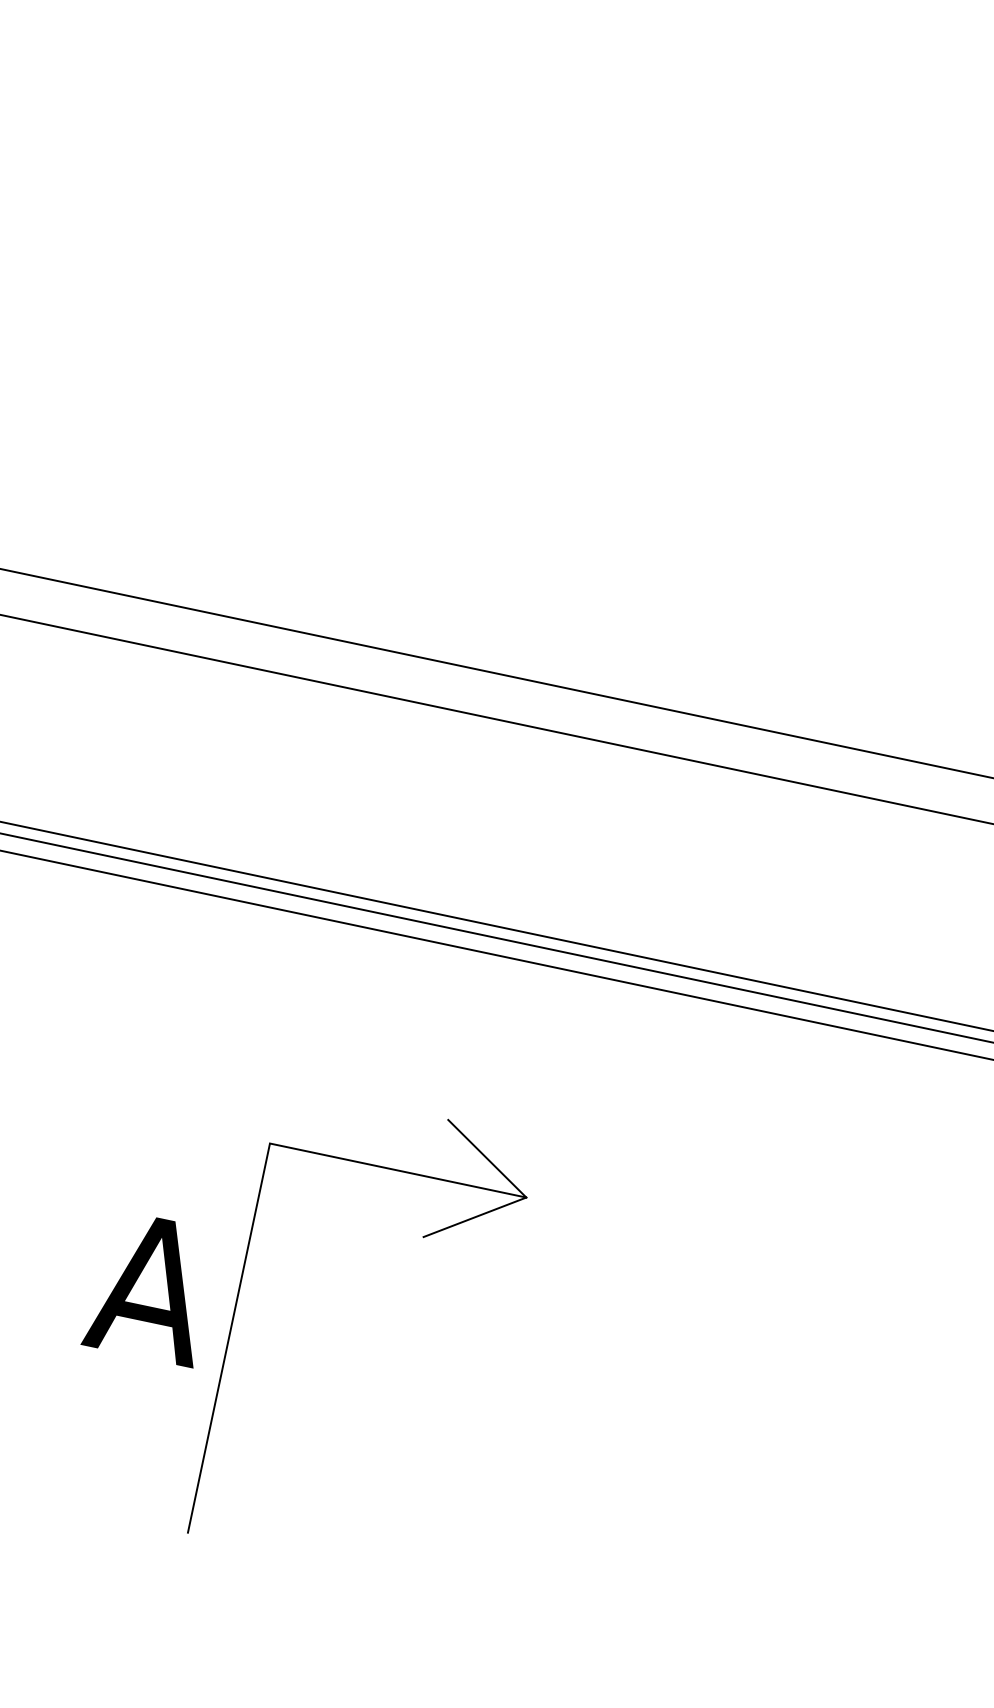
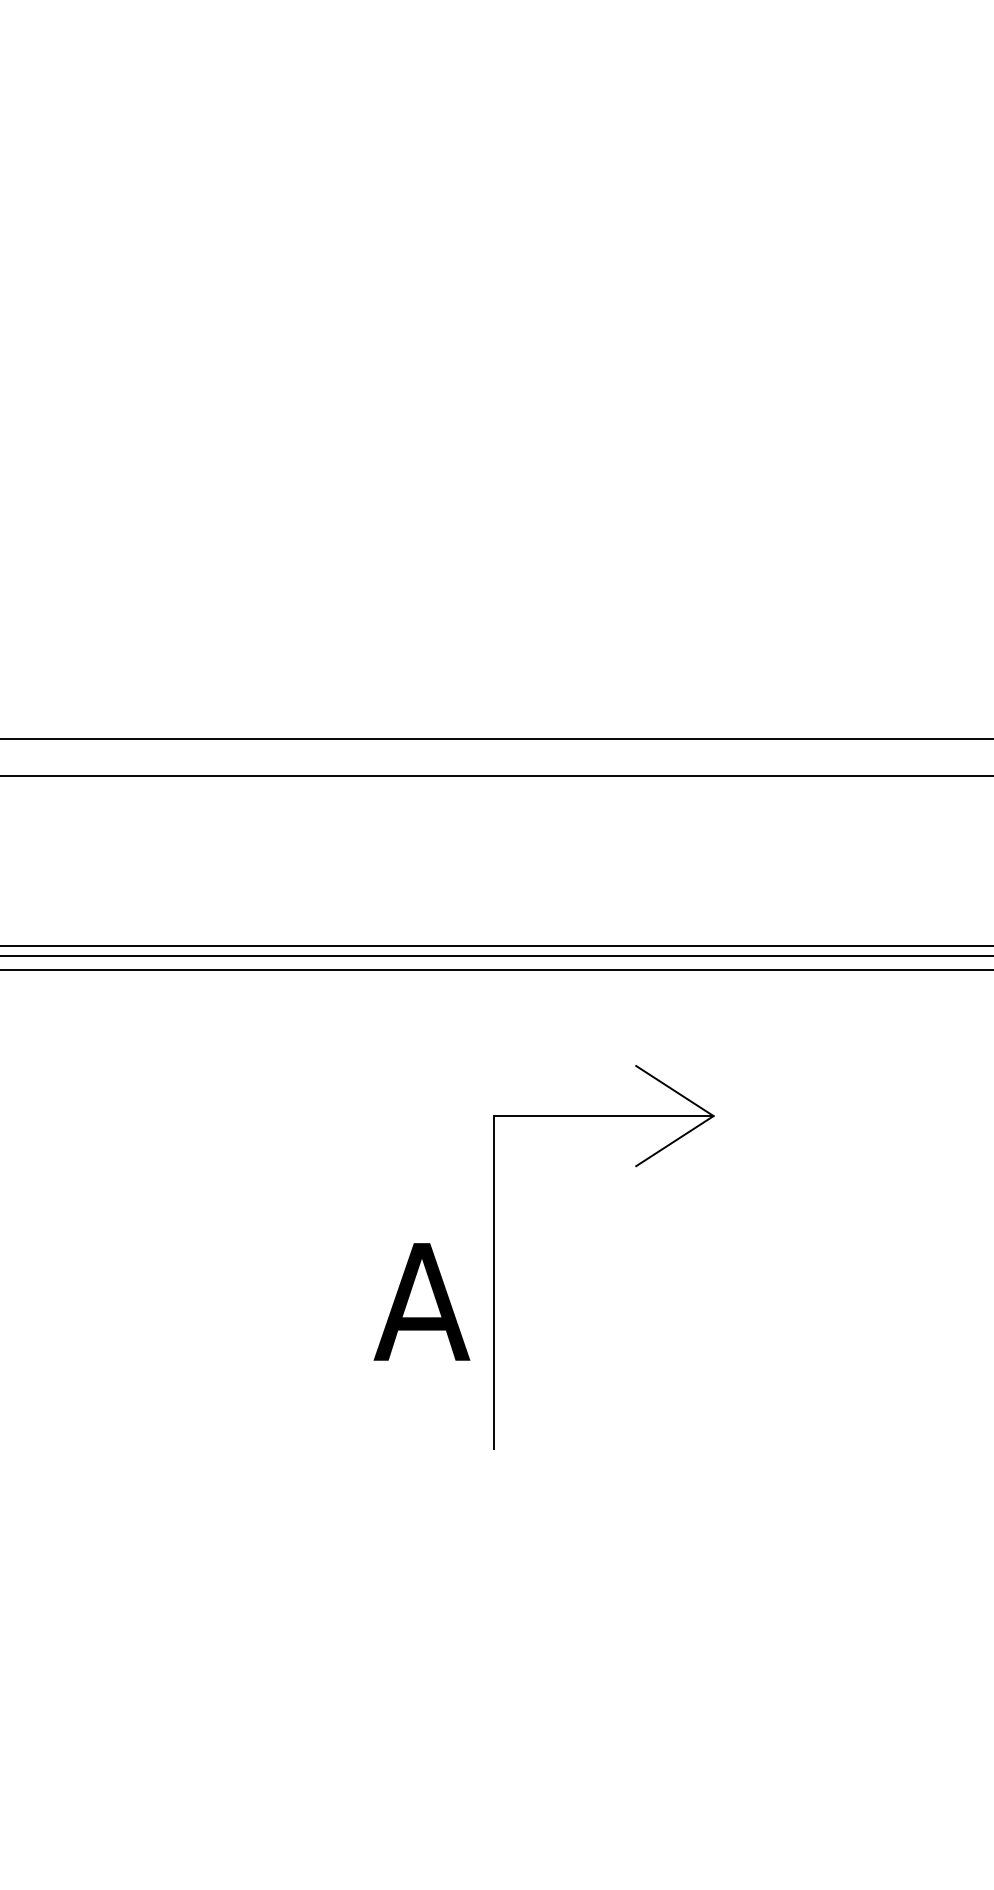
part: (423, 1238) -> (636, 1167), moved

